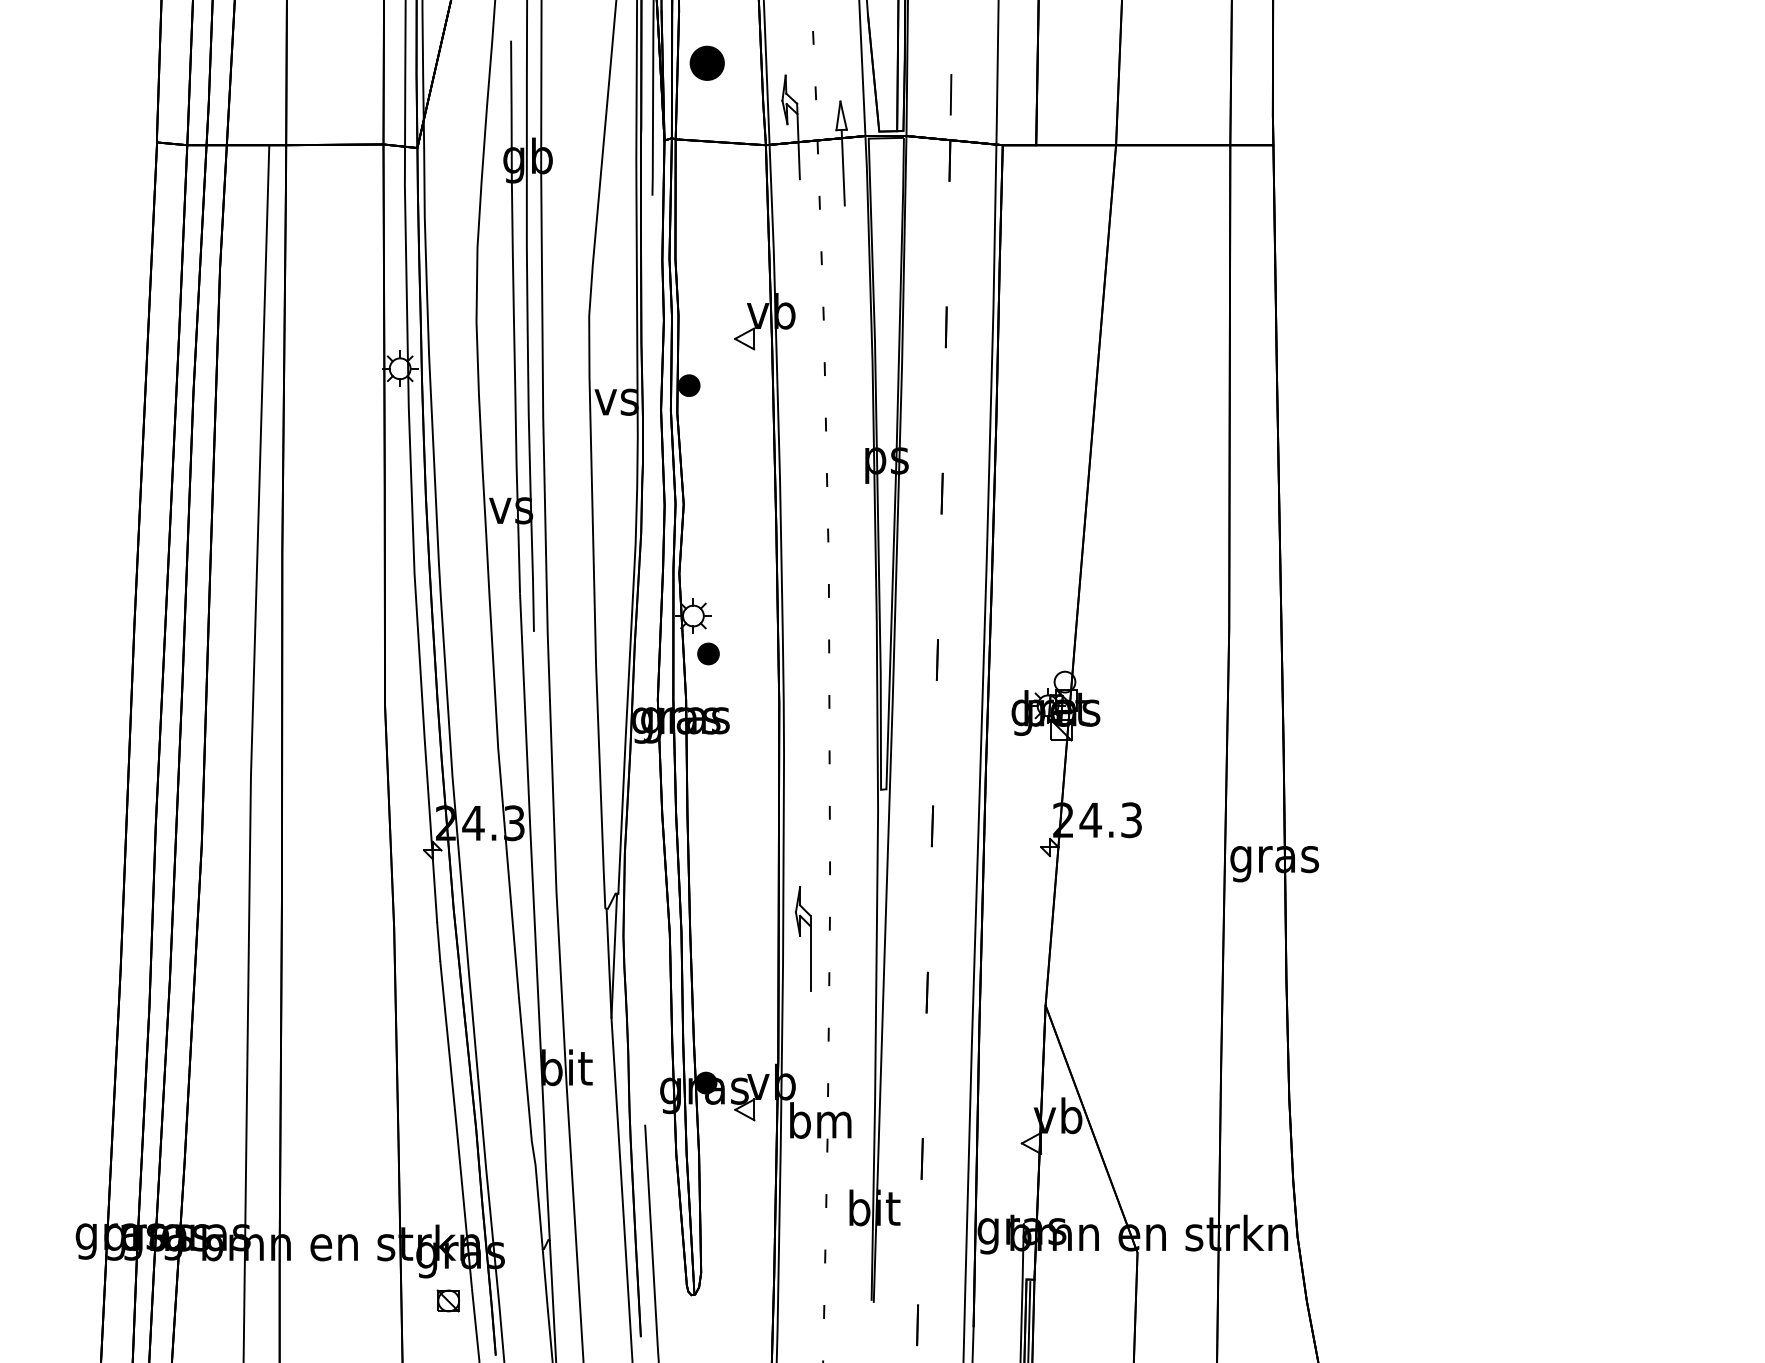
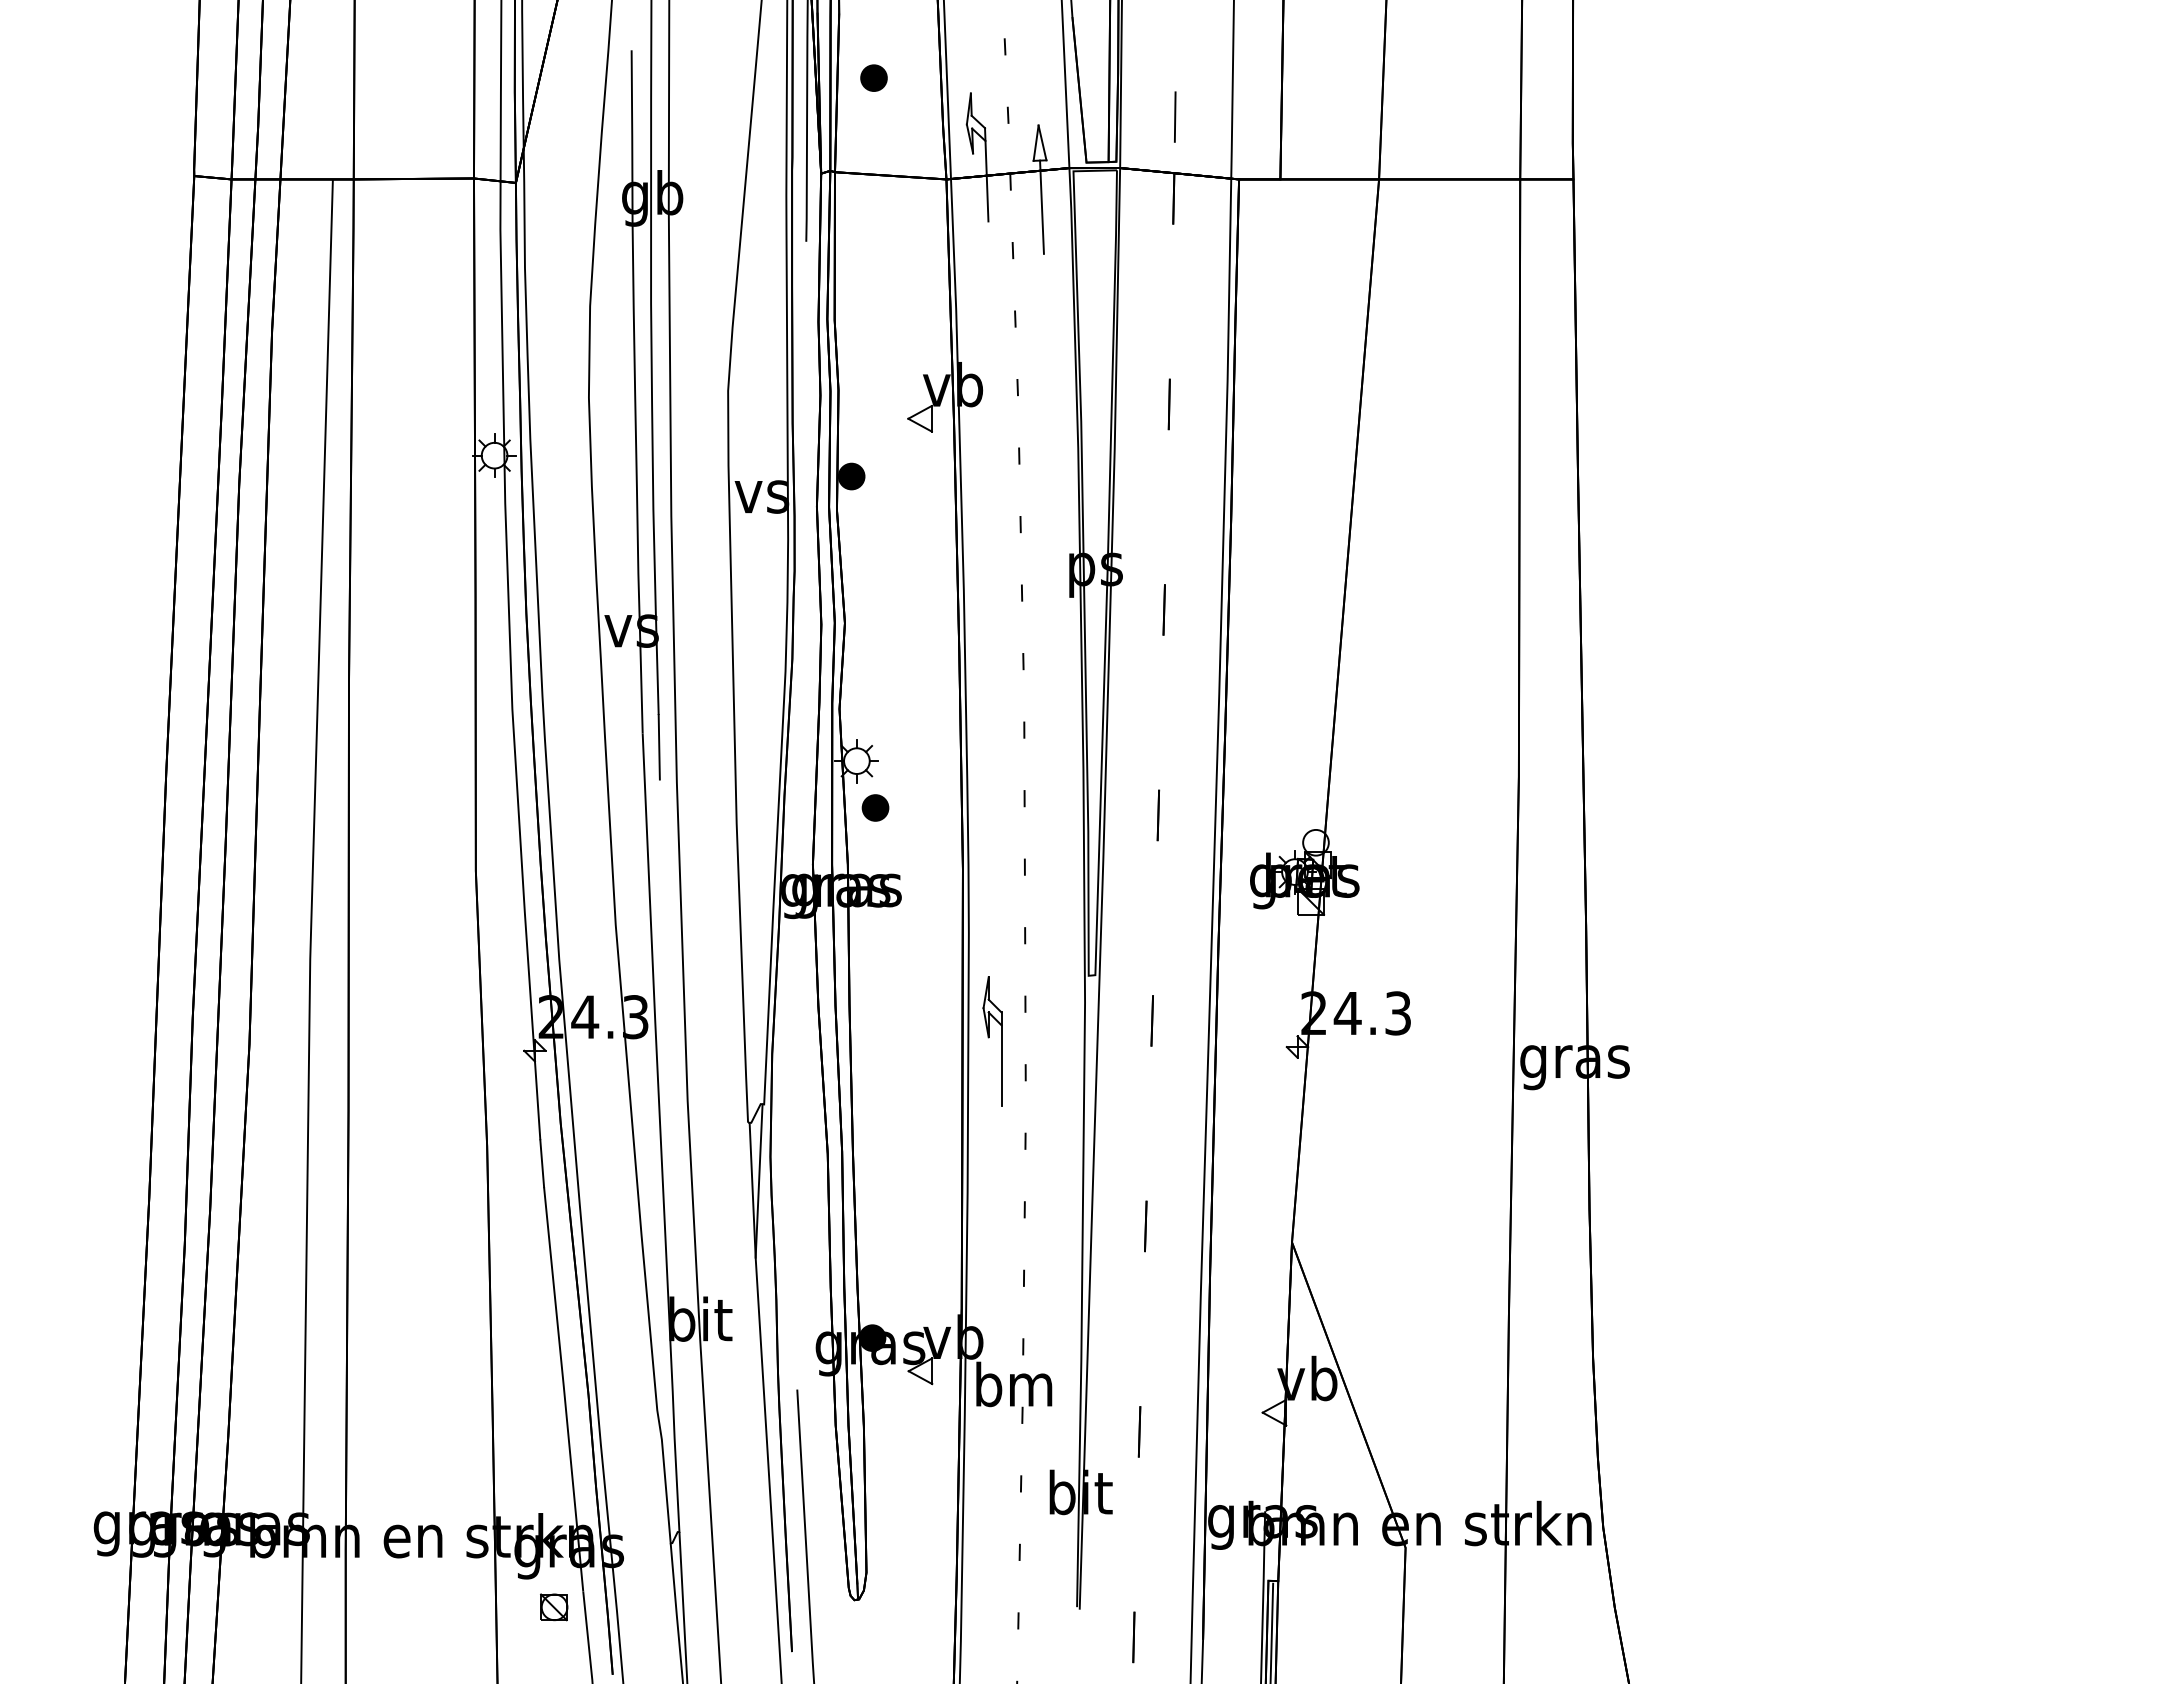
part: (706, 62) -> (873, 77), size x0.62
part: (803, 939) -> (992, 1041), moved

